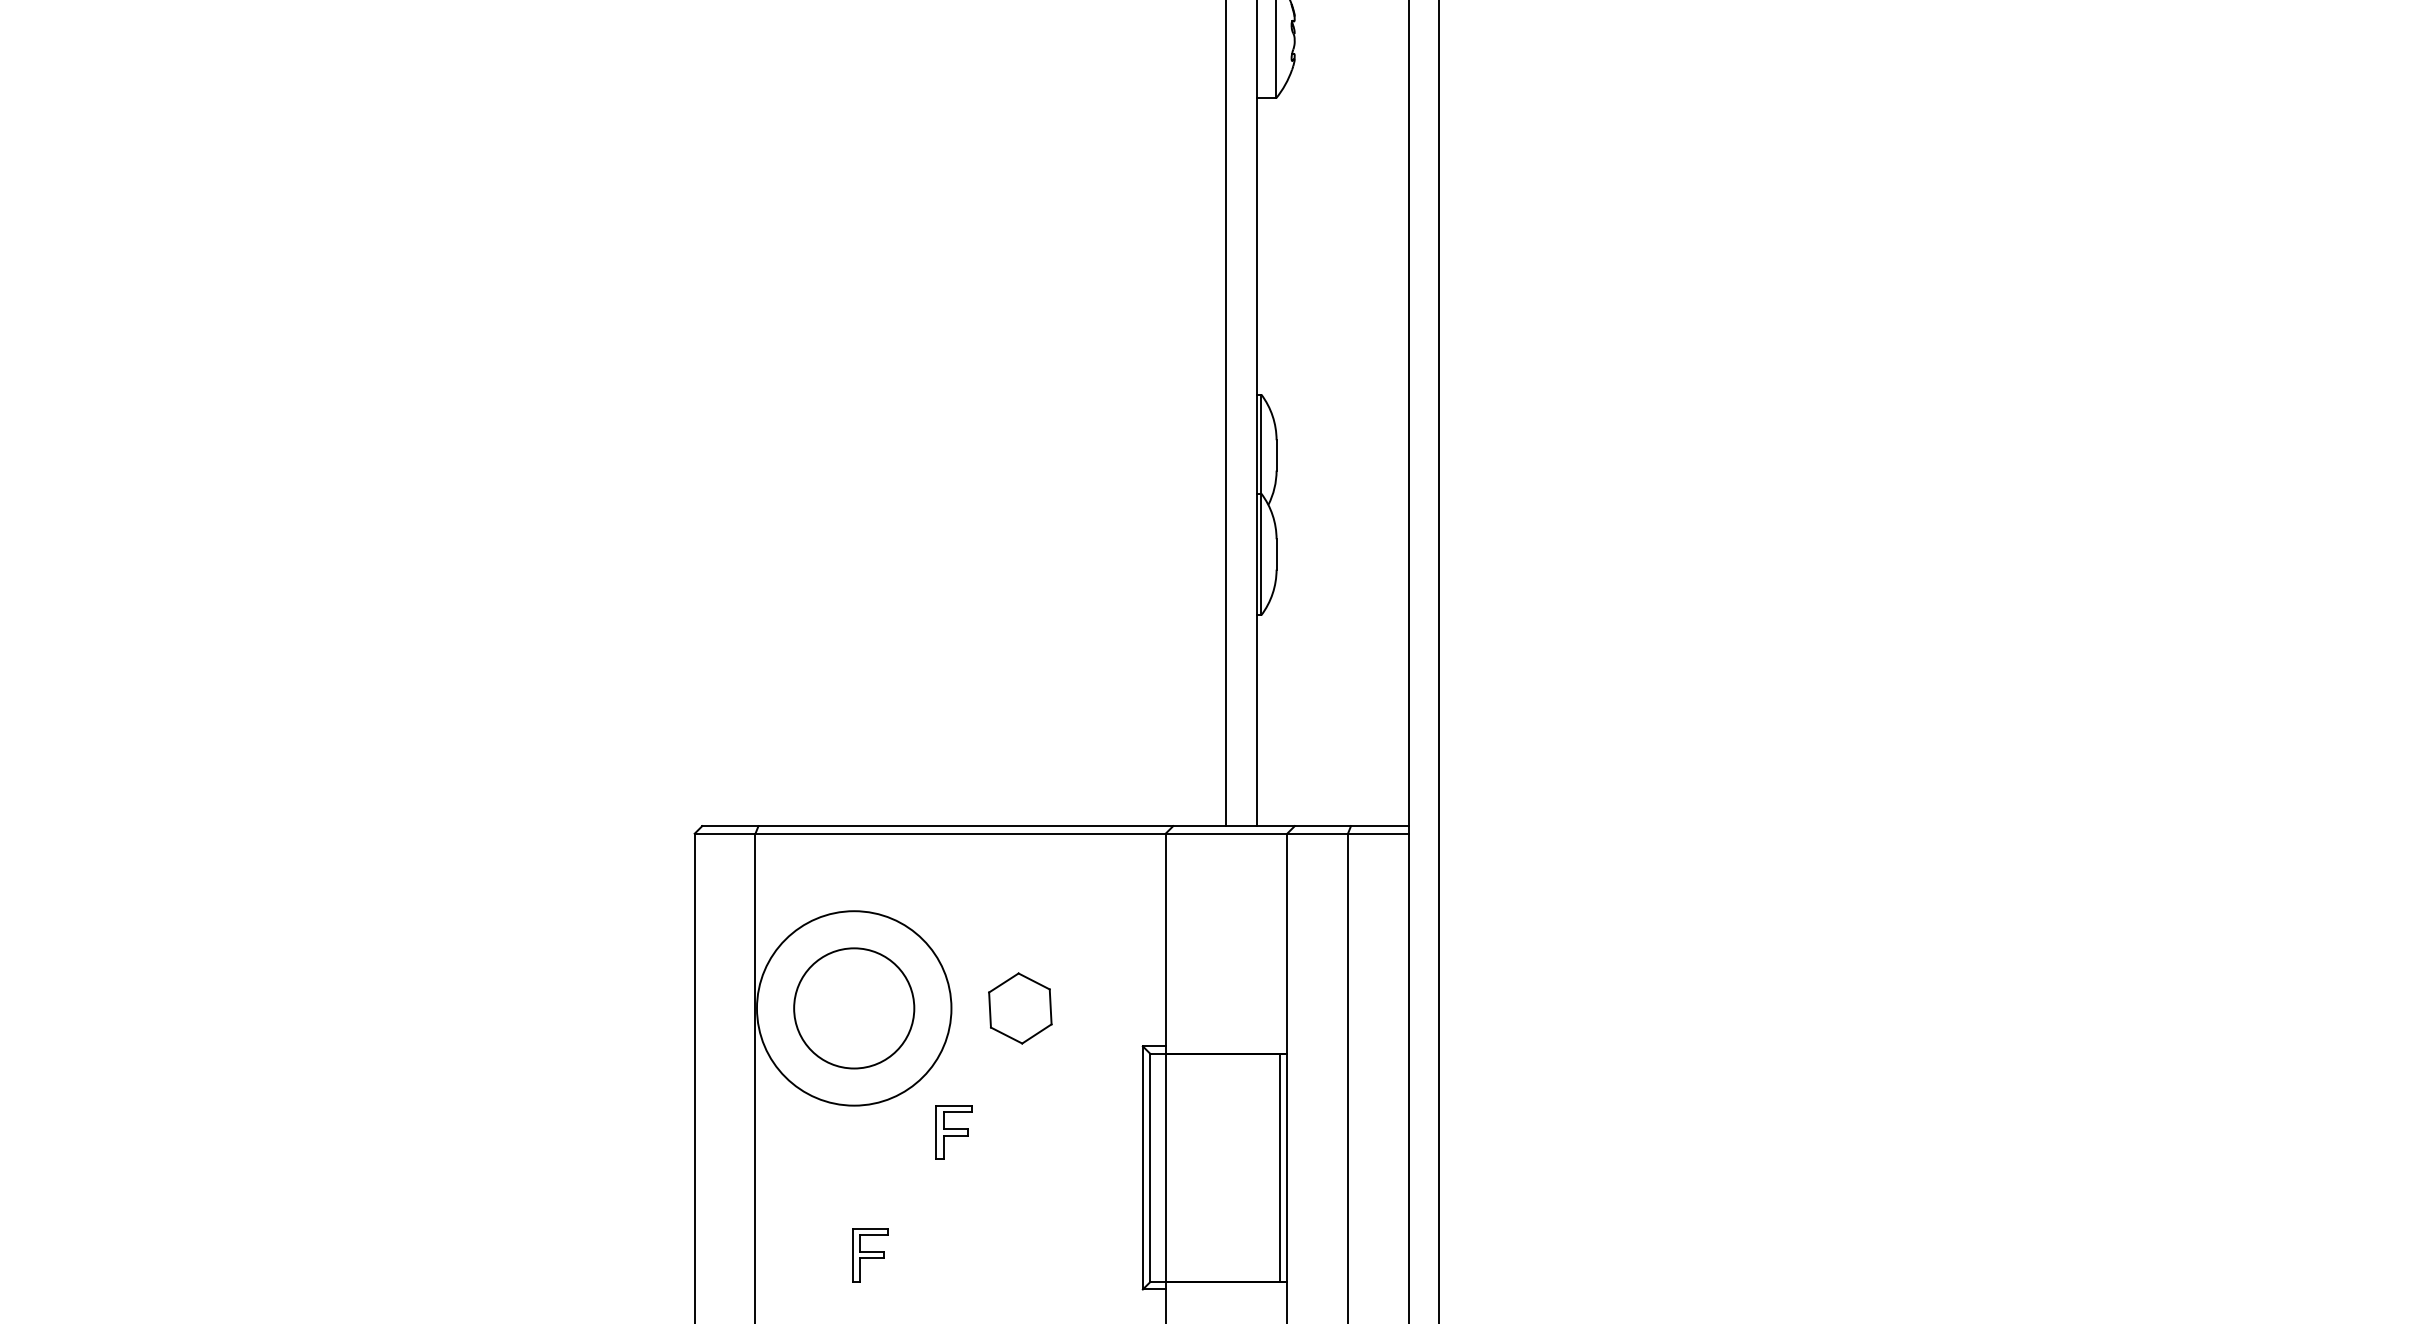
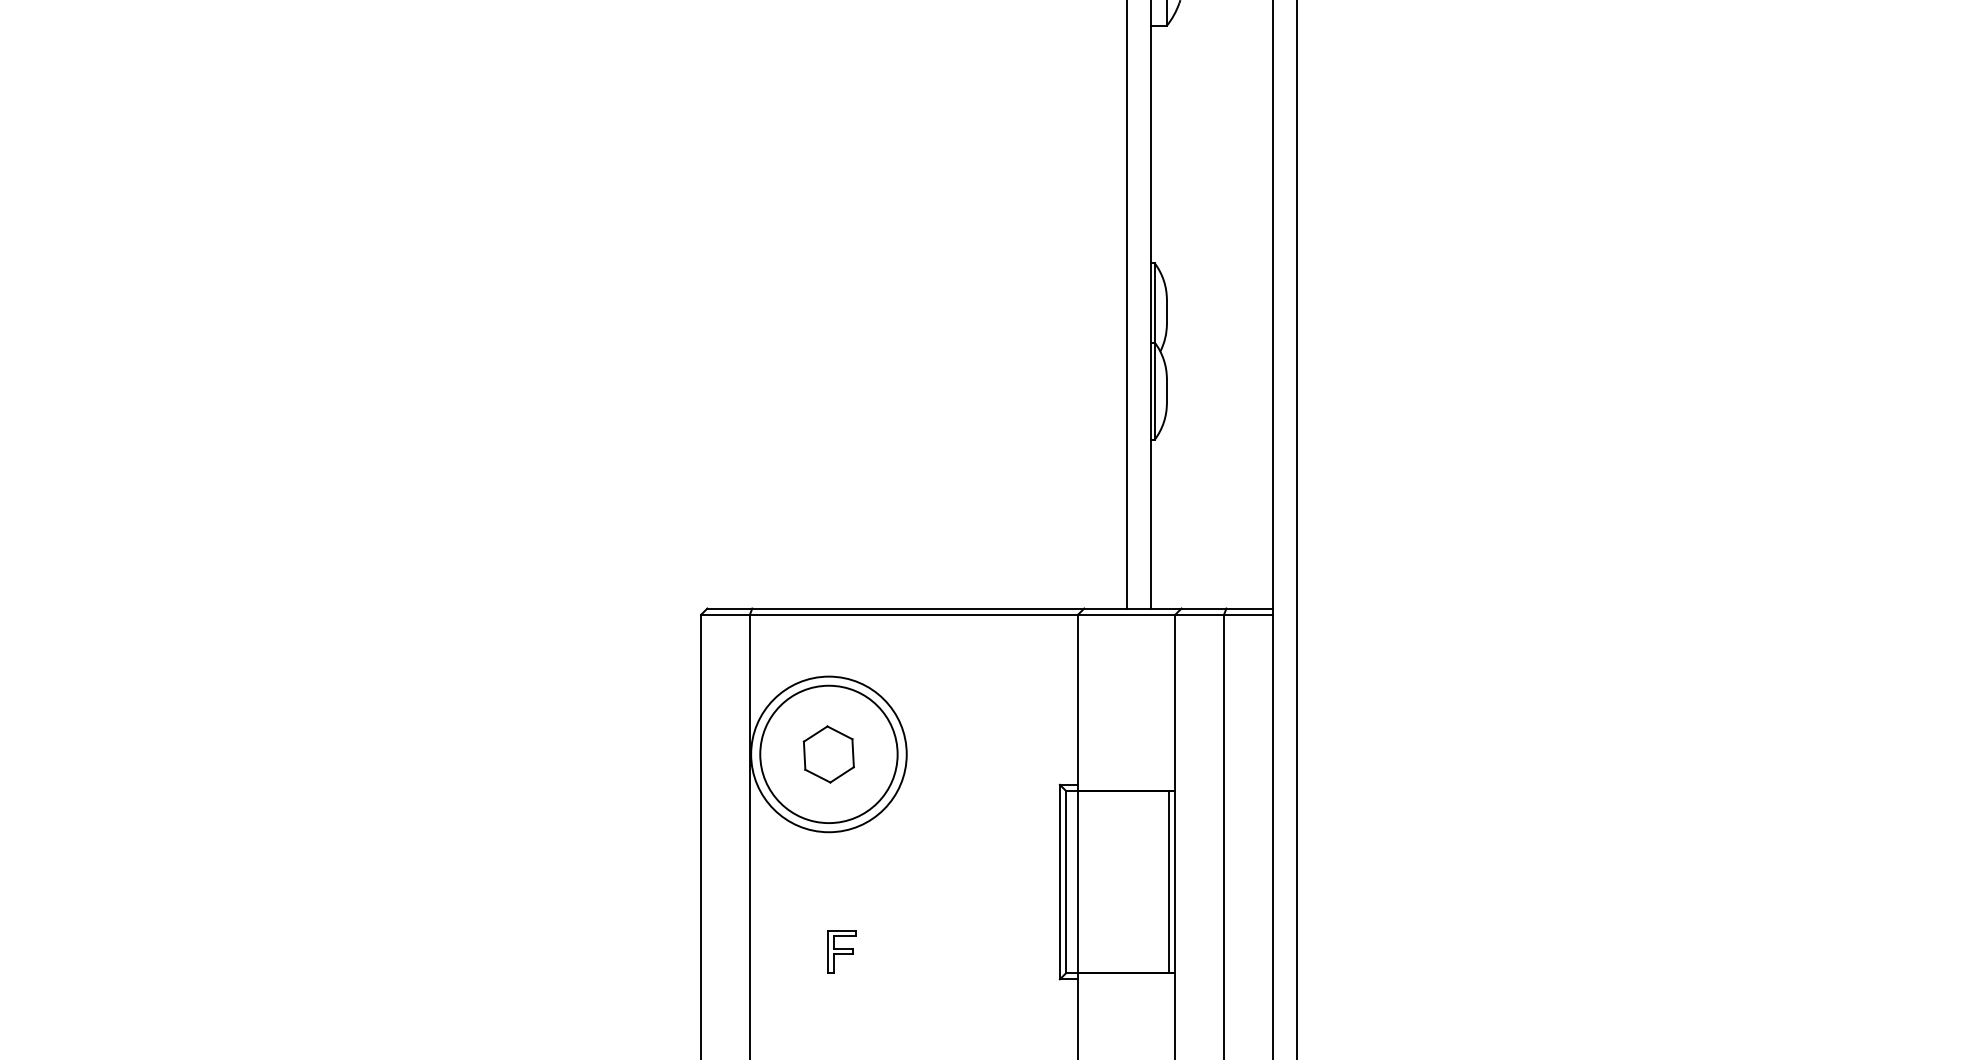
circle: (853, 1008) -> (828, 754), size x1.43
part: (1019, 1008) -> (828, 754), moved
part: (953, 1132) -> (908, 853), removed

